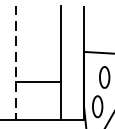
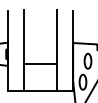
line: (15, 62) -> (24, 50), dashed -> solid

